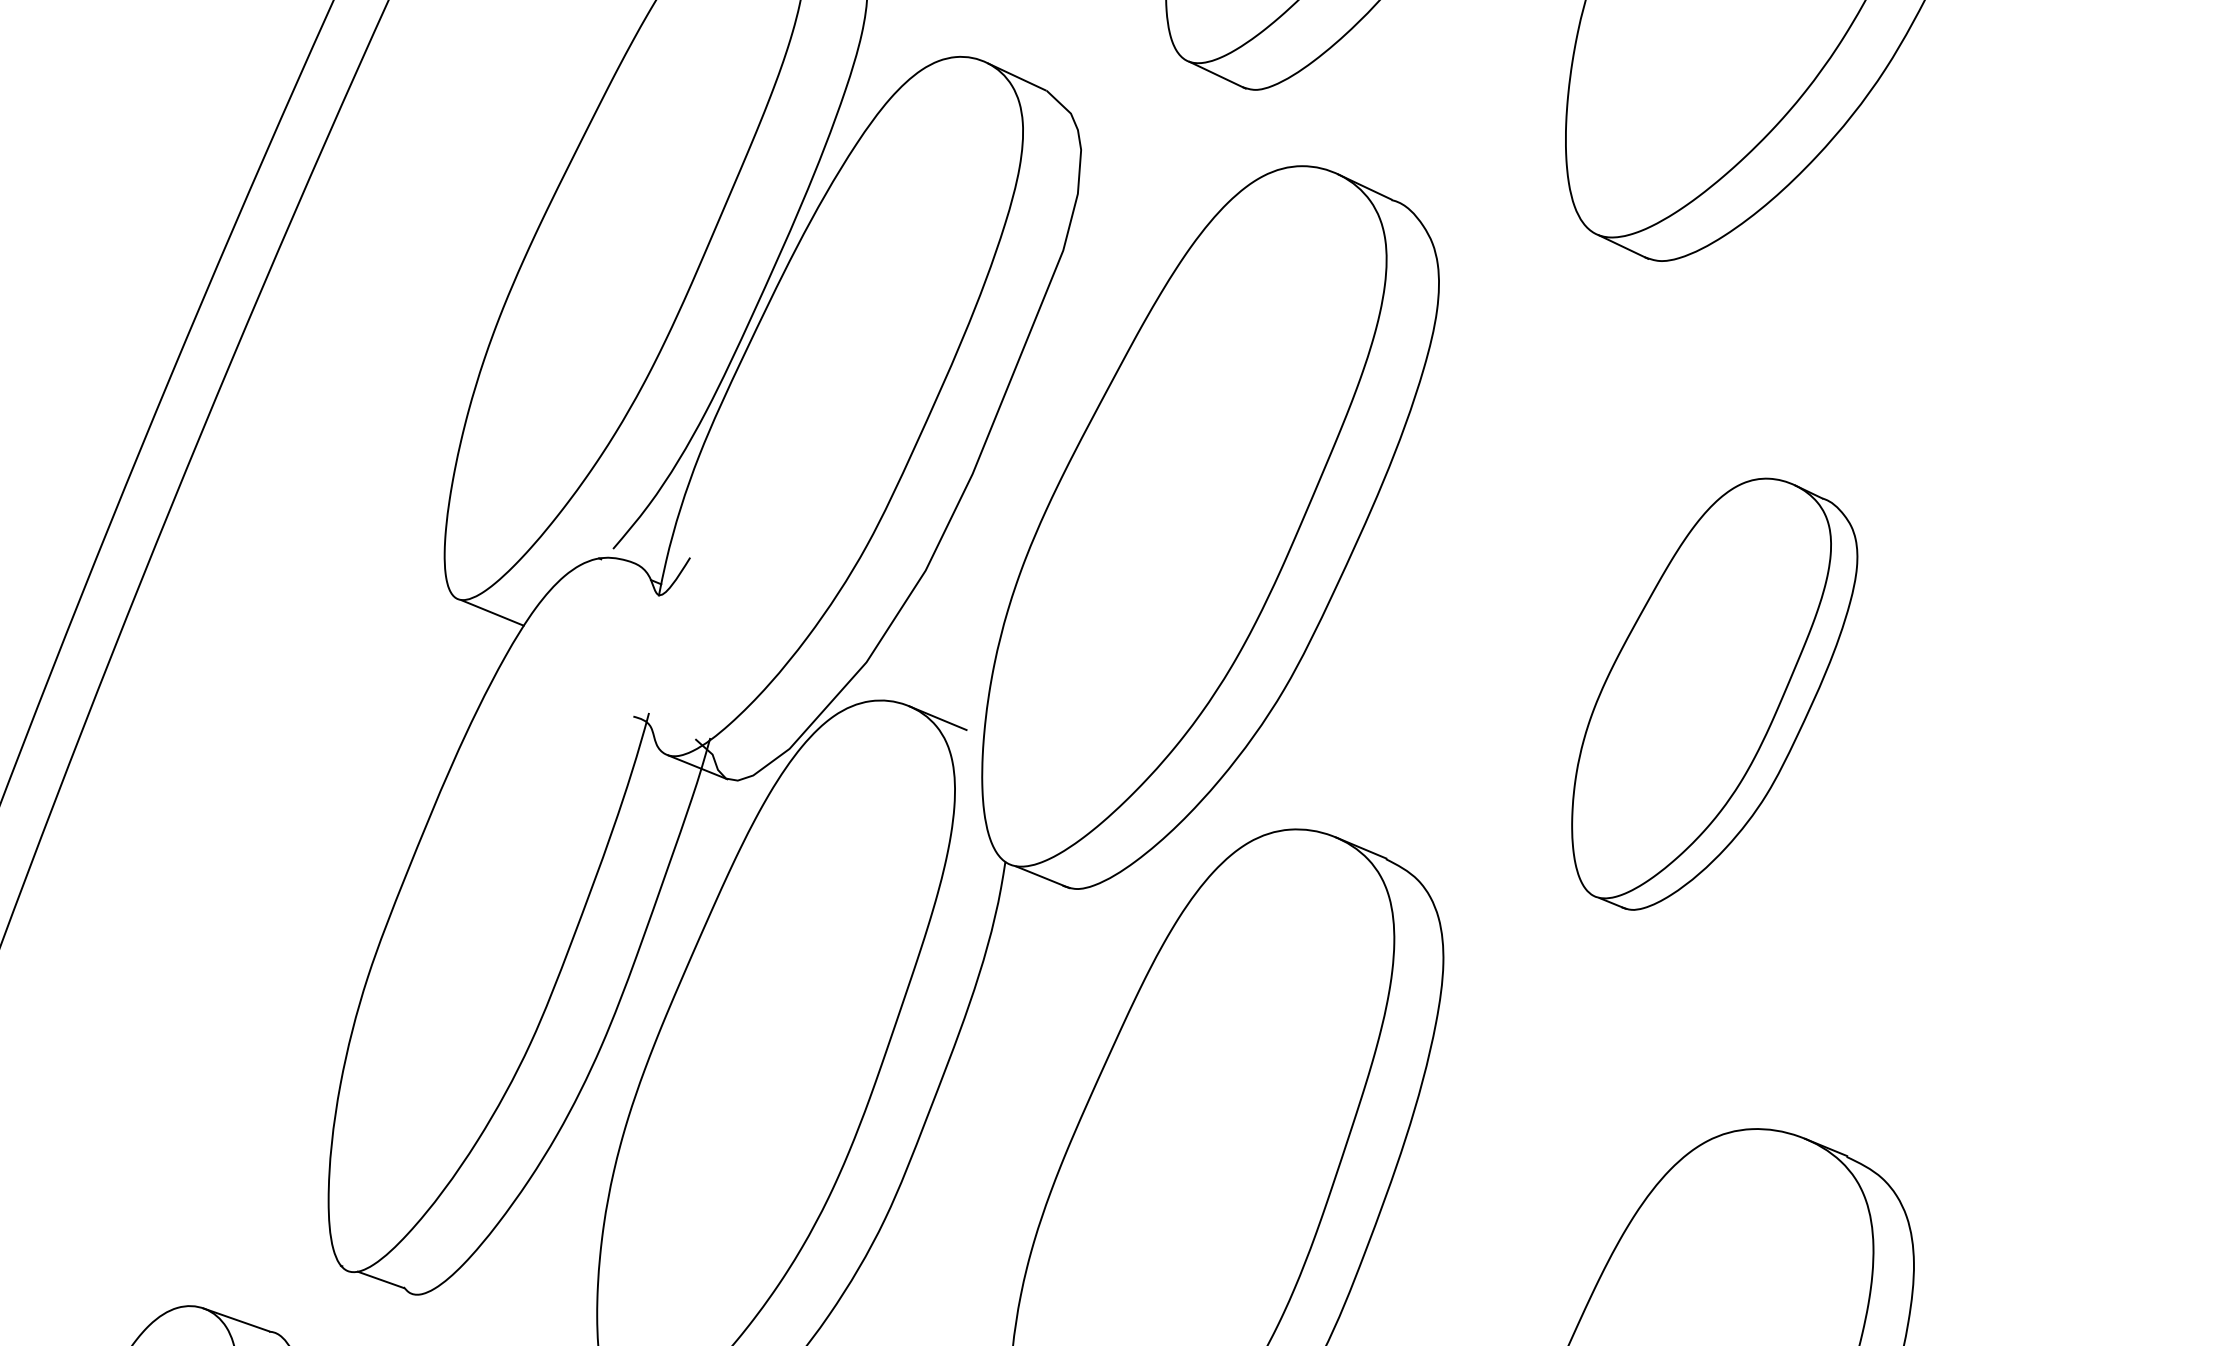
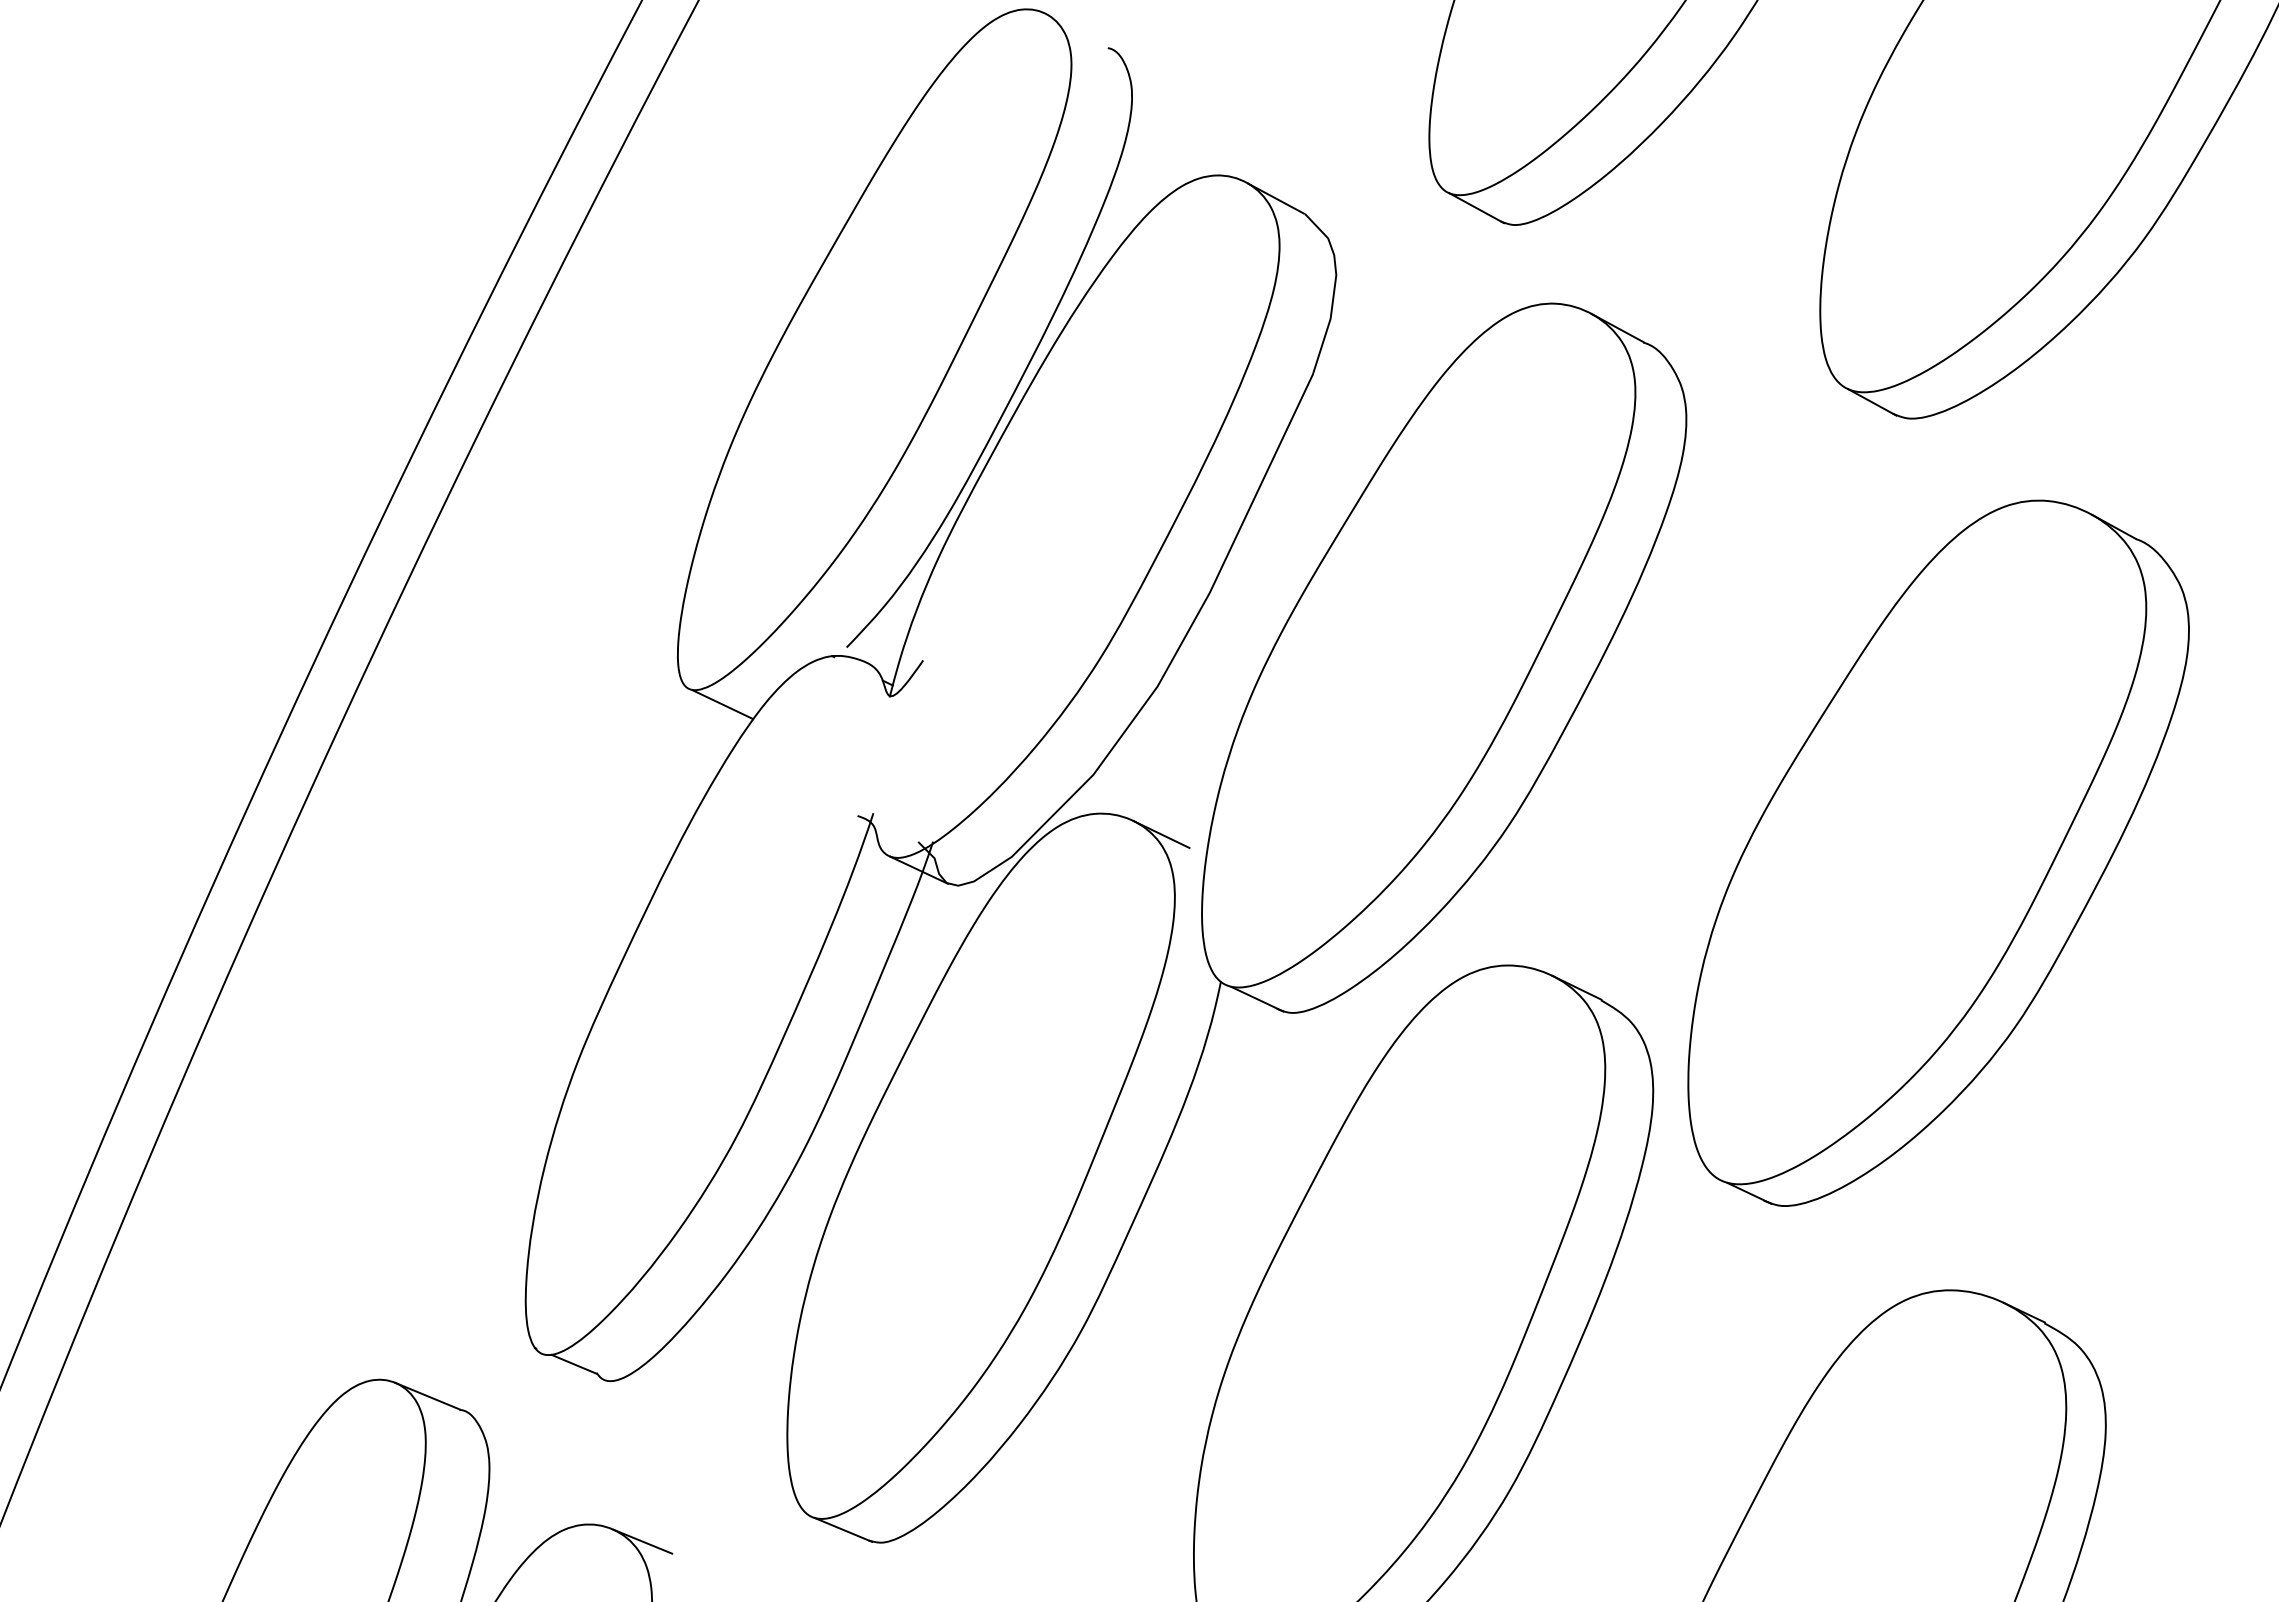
part: (1714, 692) -> (1938, 852), size x1.67

